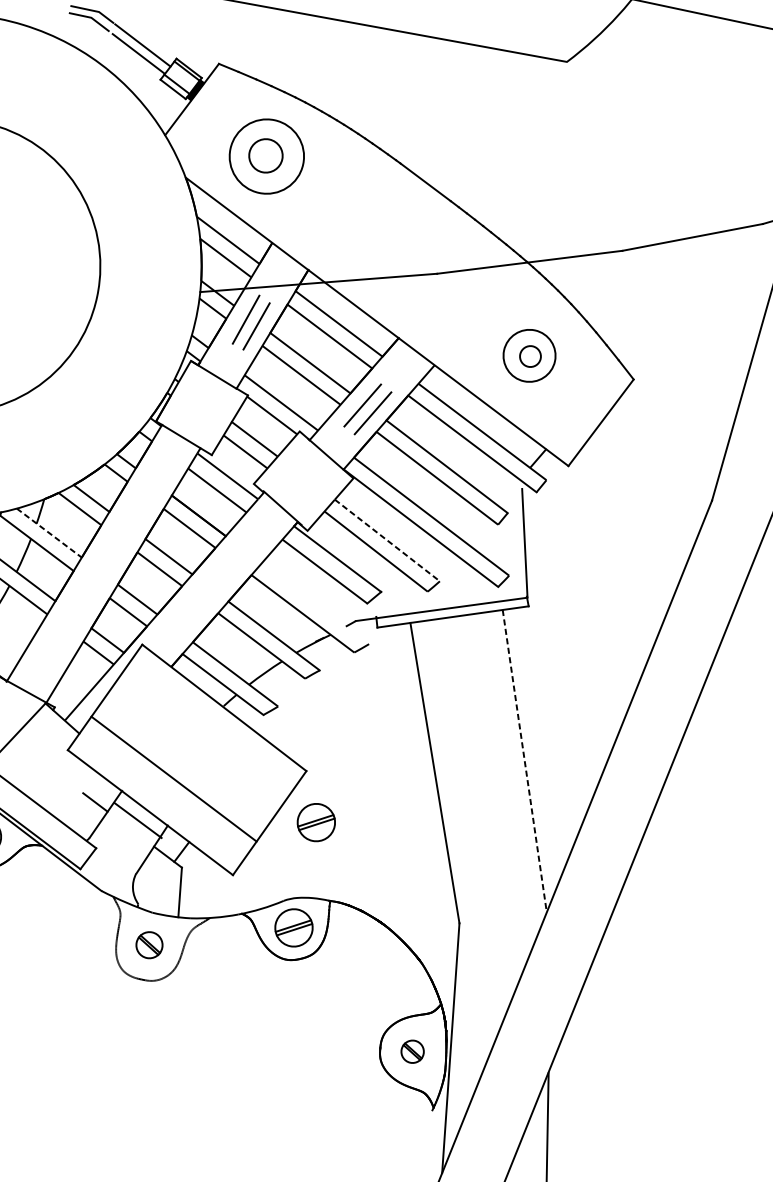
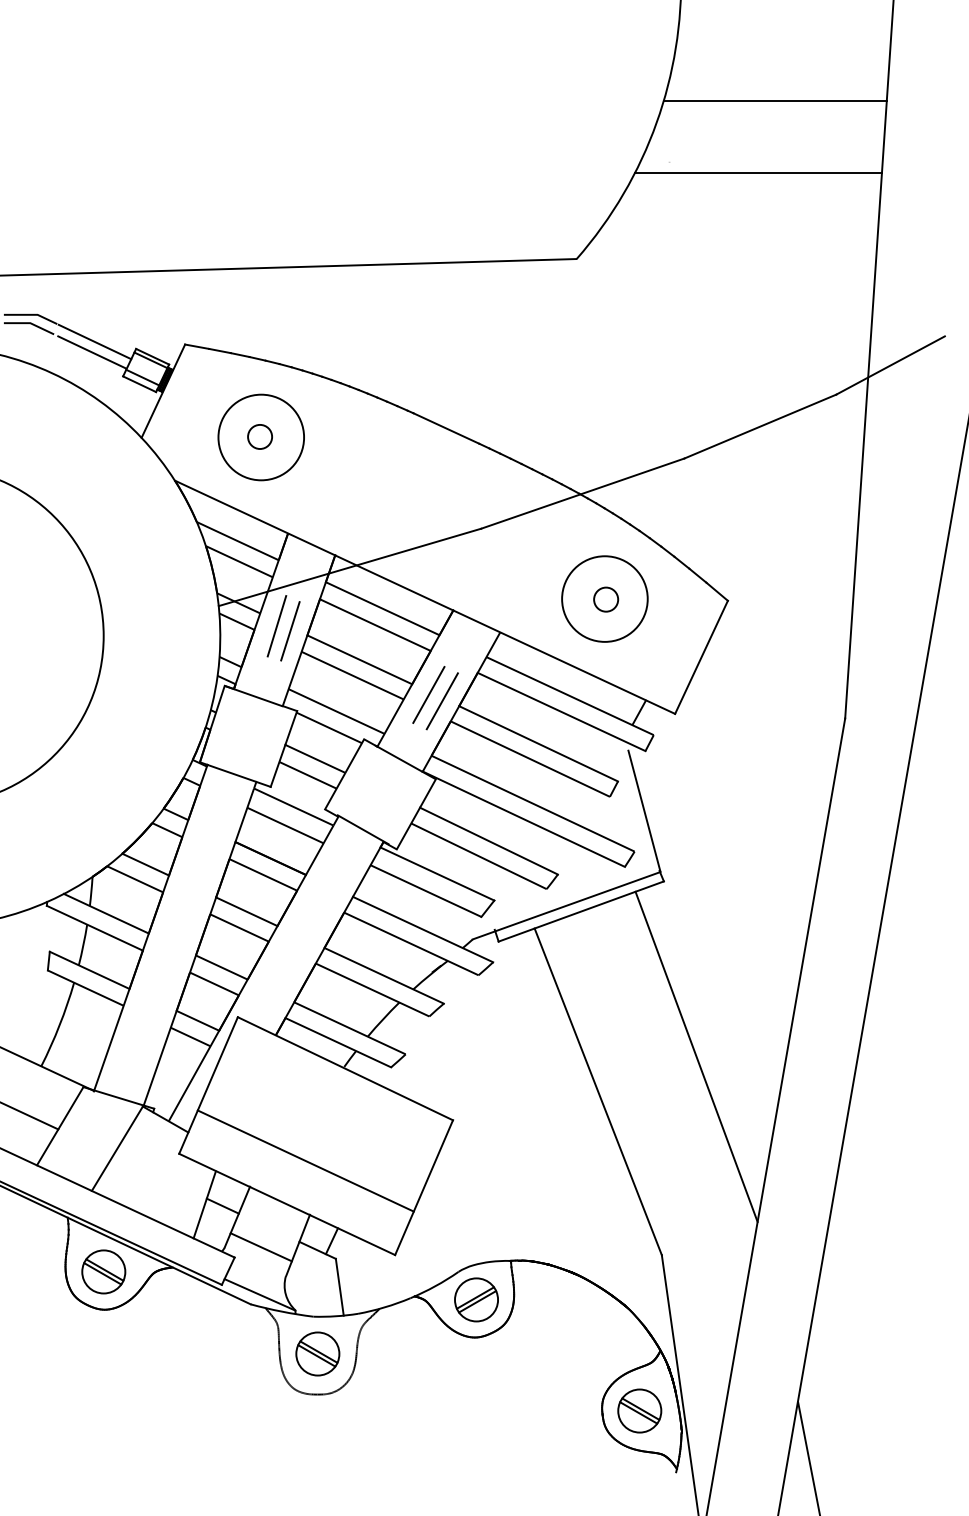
circle: (266, 155) -> (260, 436), size x0.62
circle: (529, 355) -> (604, 598), size x1.43
line: (49, 532) -> (106, 913), dashed -> solid
line: (387, 540) -> (489, 841), dashed -> solid
line: (314, 603) -> (422, 929), added
line: (524, 761) -> (696, 1057), dashed -> solid
line: (80, 797) -> (204, 1204), added
line: (137, 820) -> (260, 1247), moved
part: (316, 822) -> (476, 1175), removed
line: (110, 884) -> (259, 1294), added
part: (149, 944) -> (317, 1353), size x1.43
part: (412, 1051) -> (639, 1410), size x1.67

